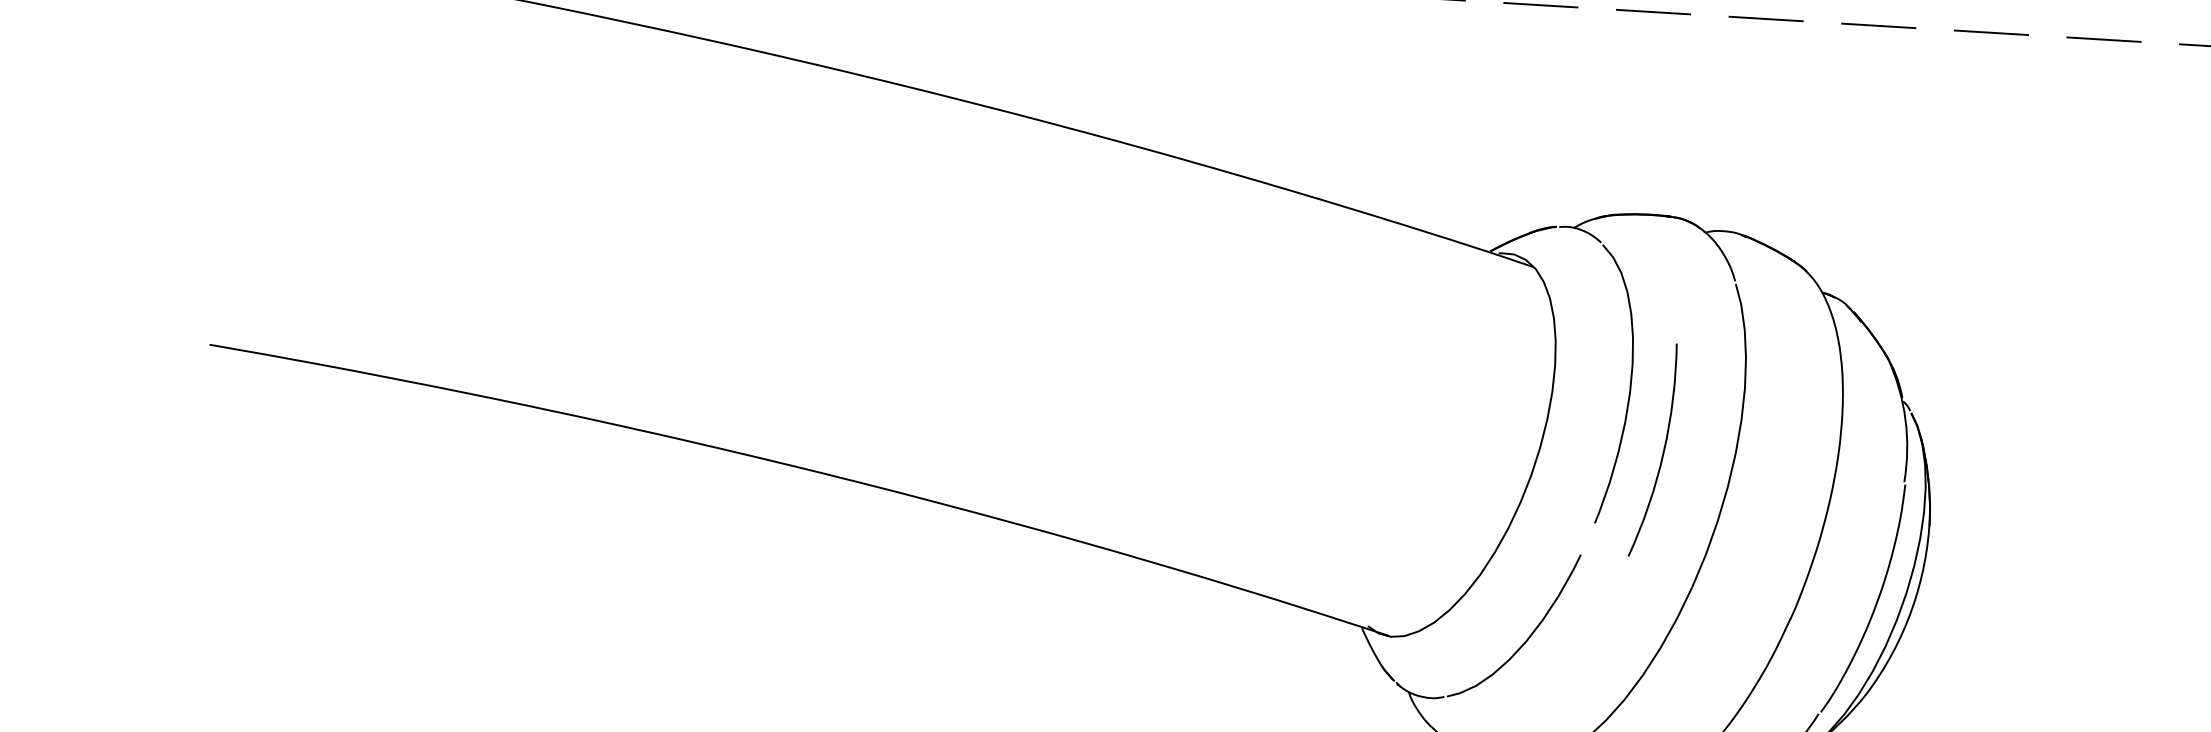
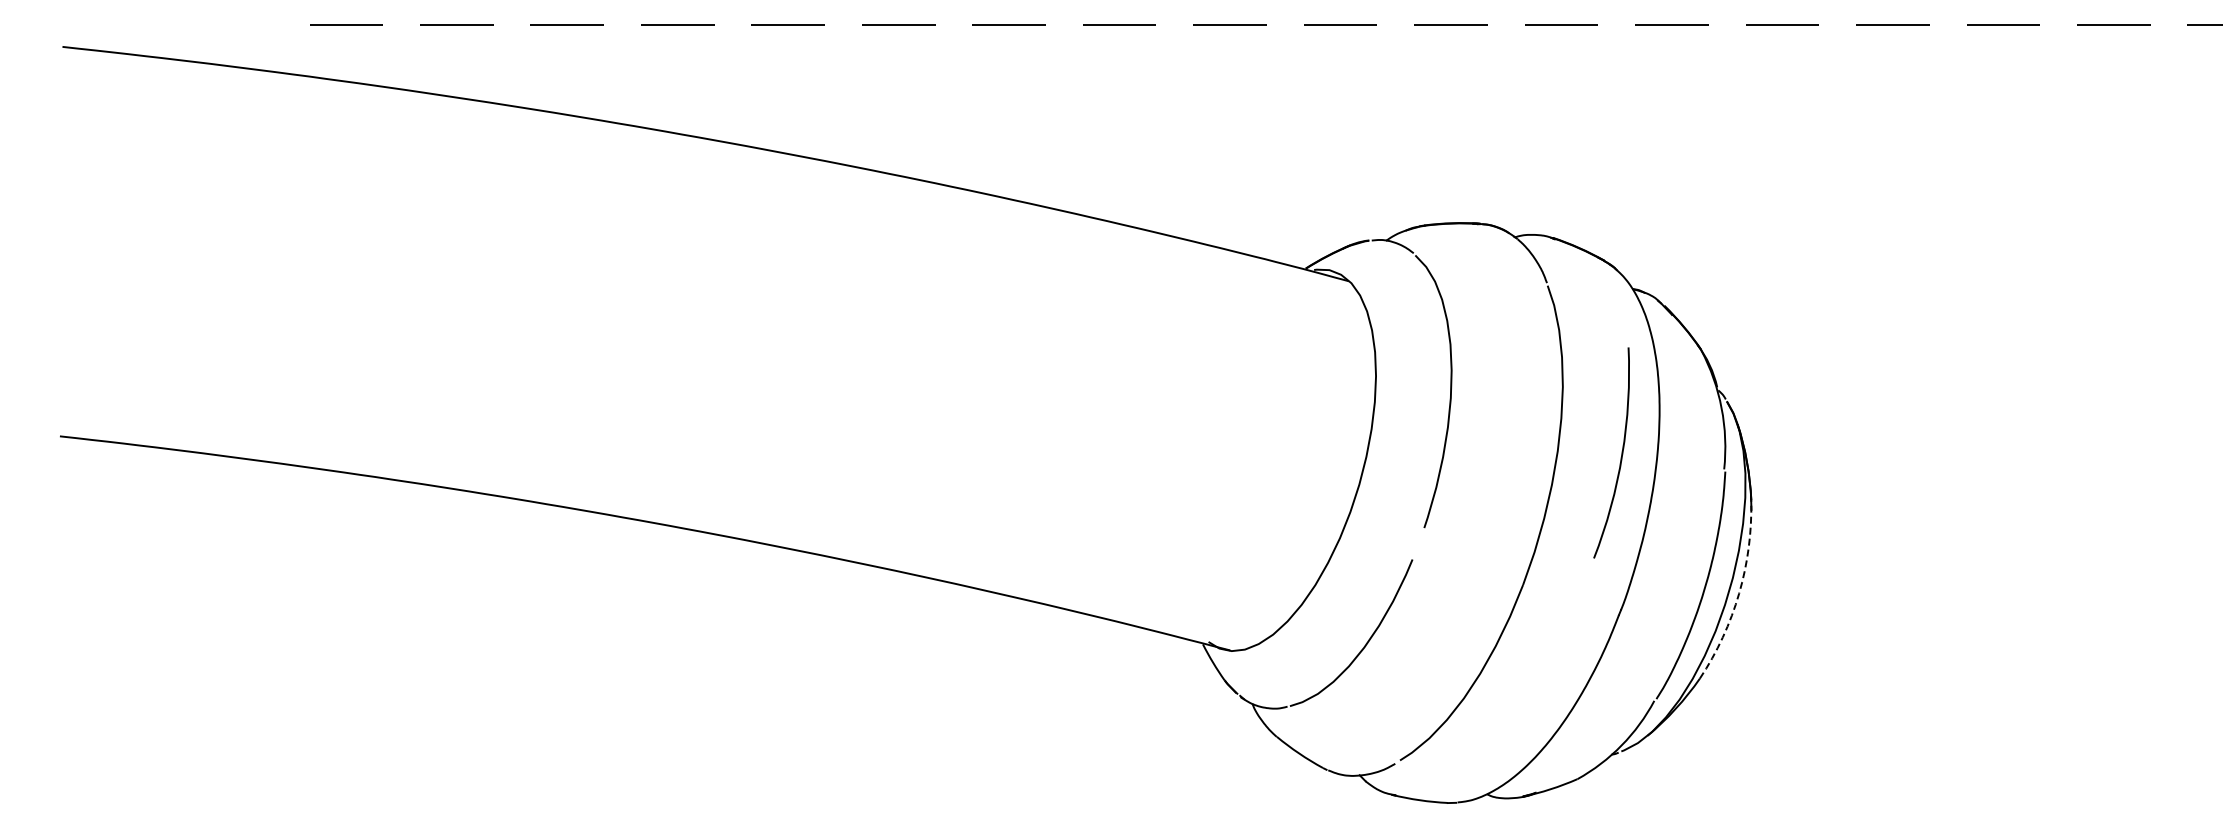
arc: (1663, 450) -> (1621, 452), moved
arc: (1912, 609) -> (1739, 593), solid -> dashed

